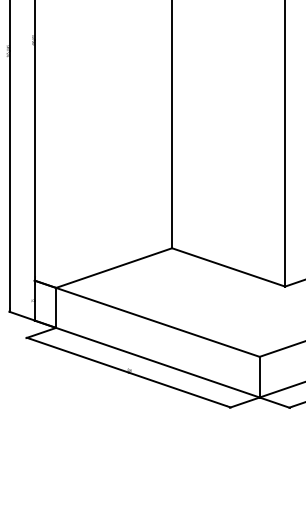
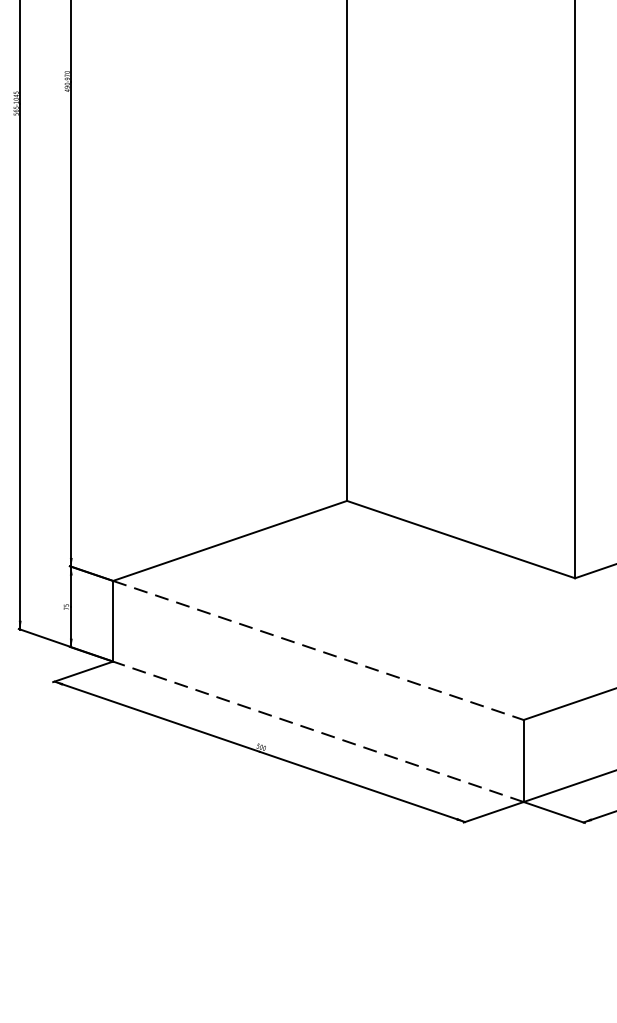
line: (158, 322) -> (319, 650), solid -> dashed
line: (157, 362) -> (317, 731), solid -> dashed

